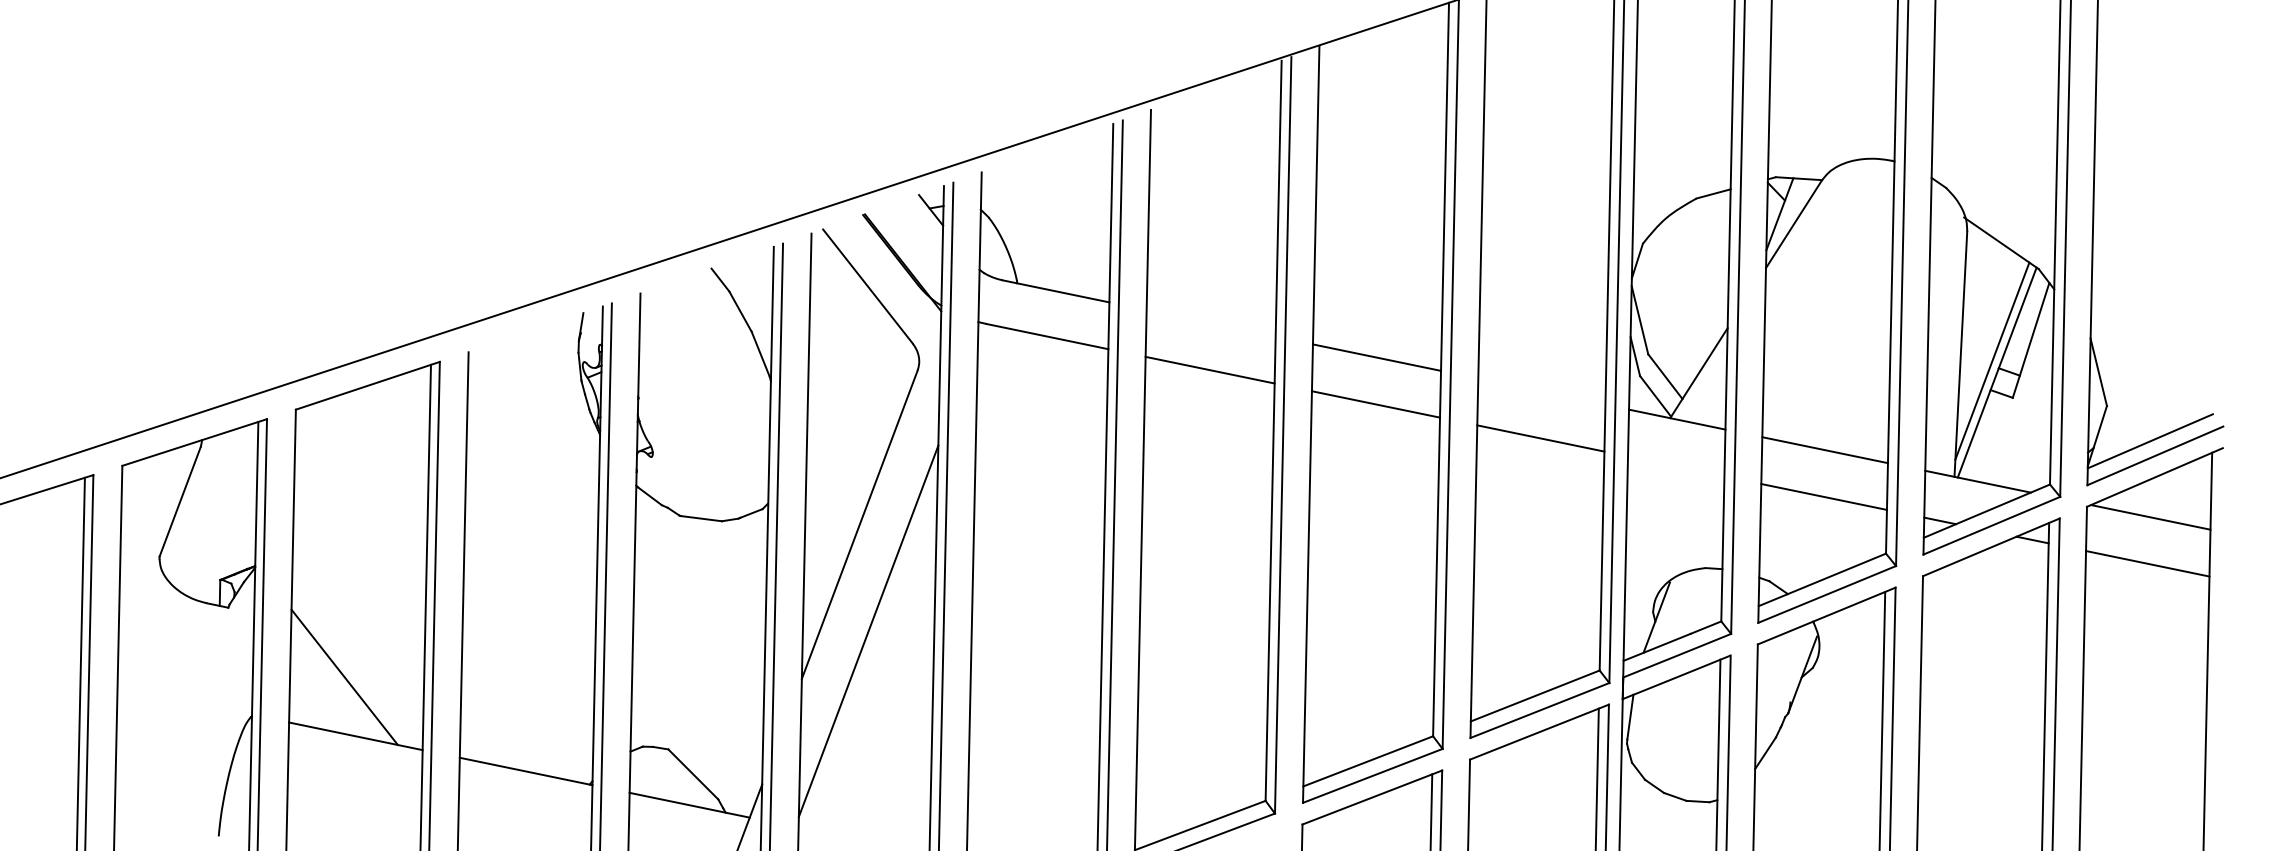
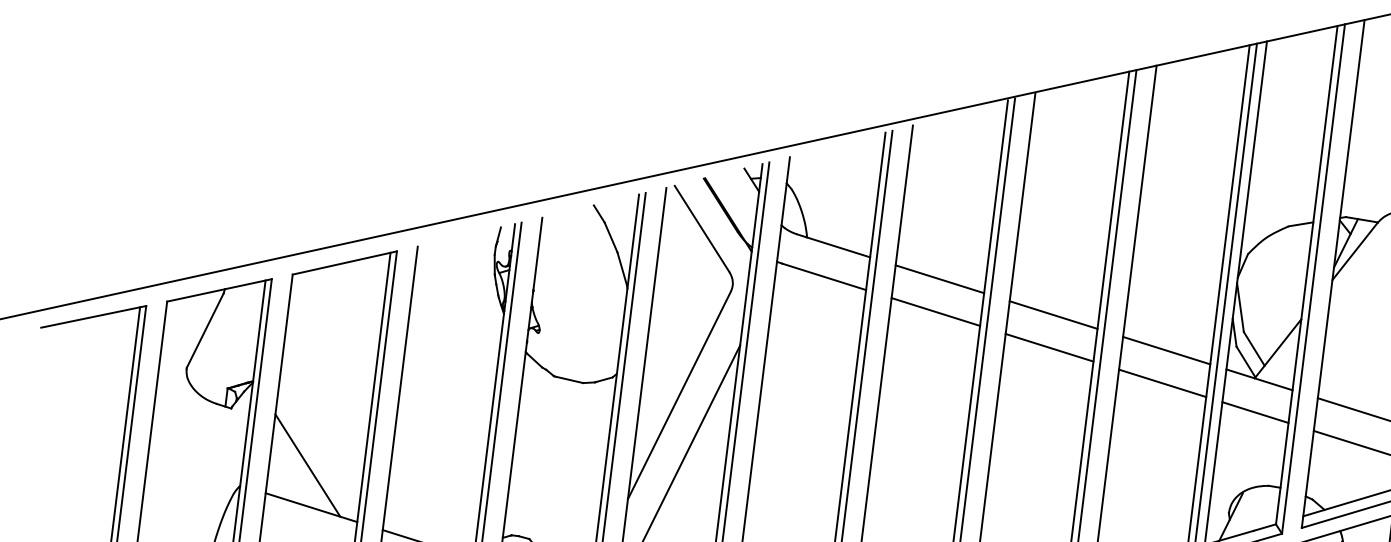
line: (1210, 323) -> (939, 279), added
line: (1541, 391) -> (1166, 350), added
line: (1676, 466) -> (1255, 412), added

